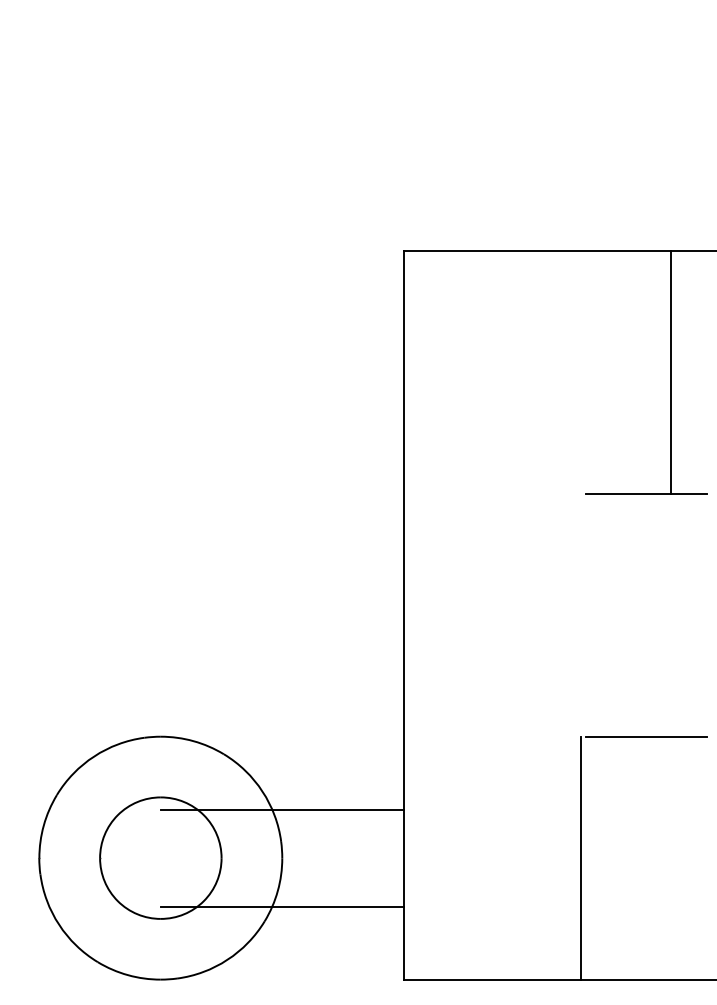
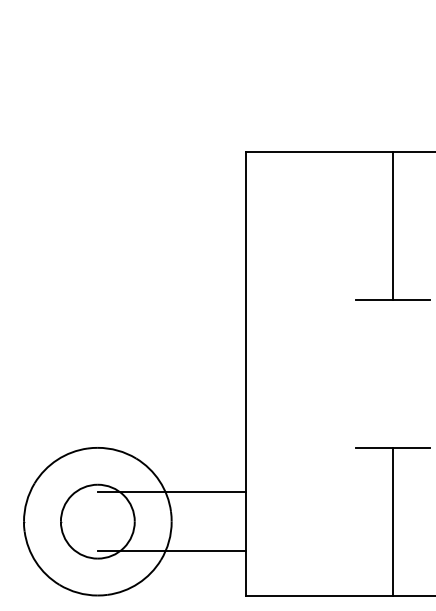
line: (671, 372) -> (393, 226), moved
line: (581, 857) -> (393, 521), moved

